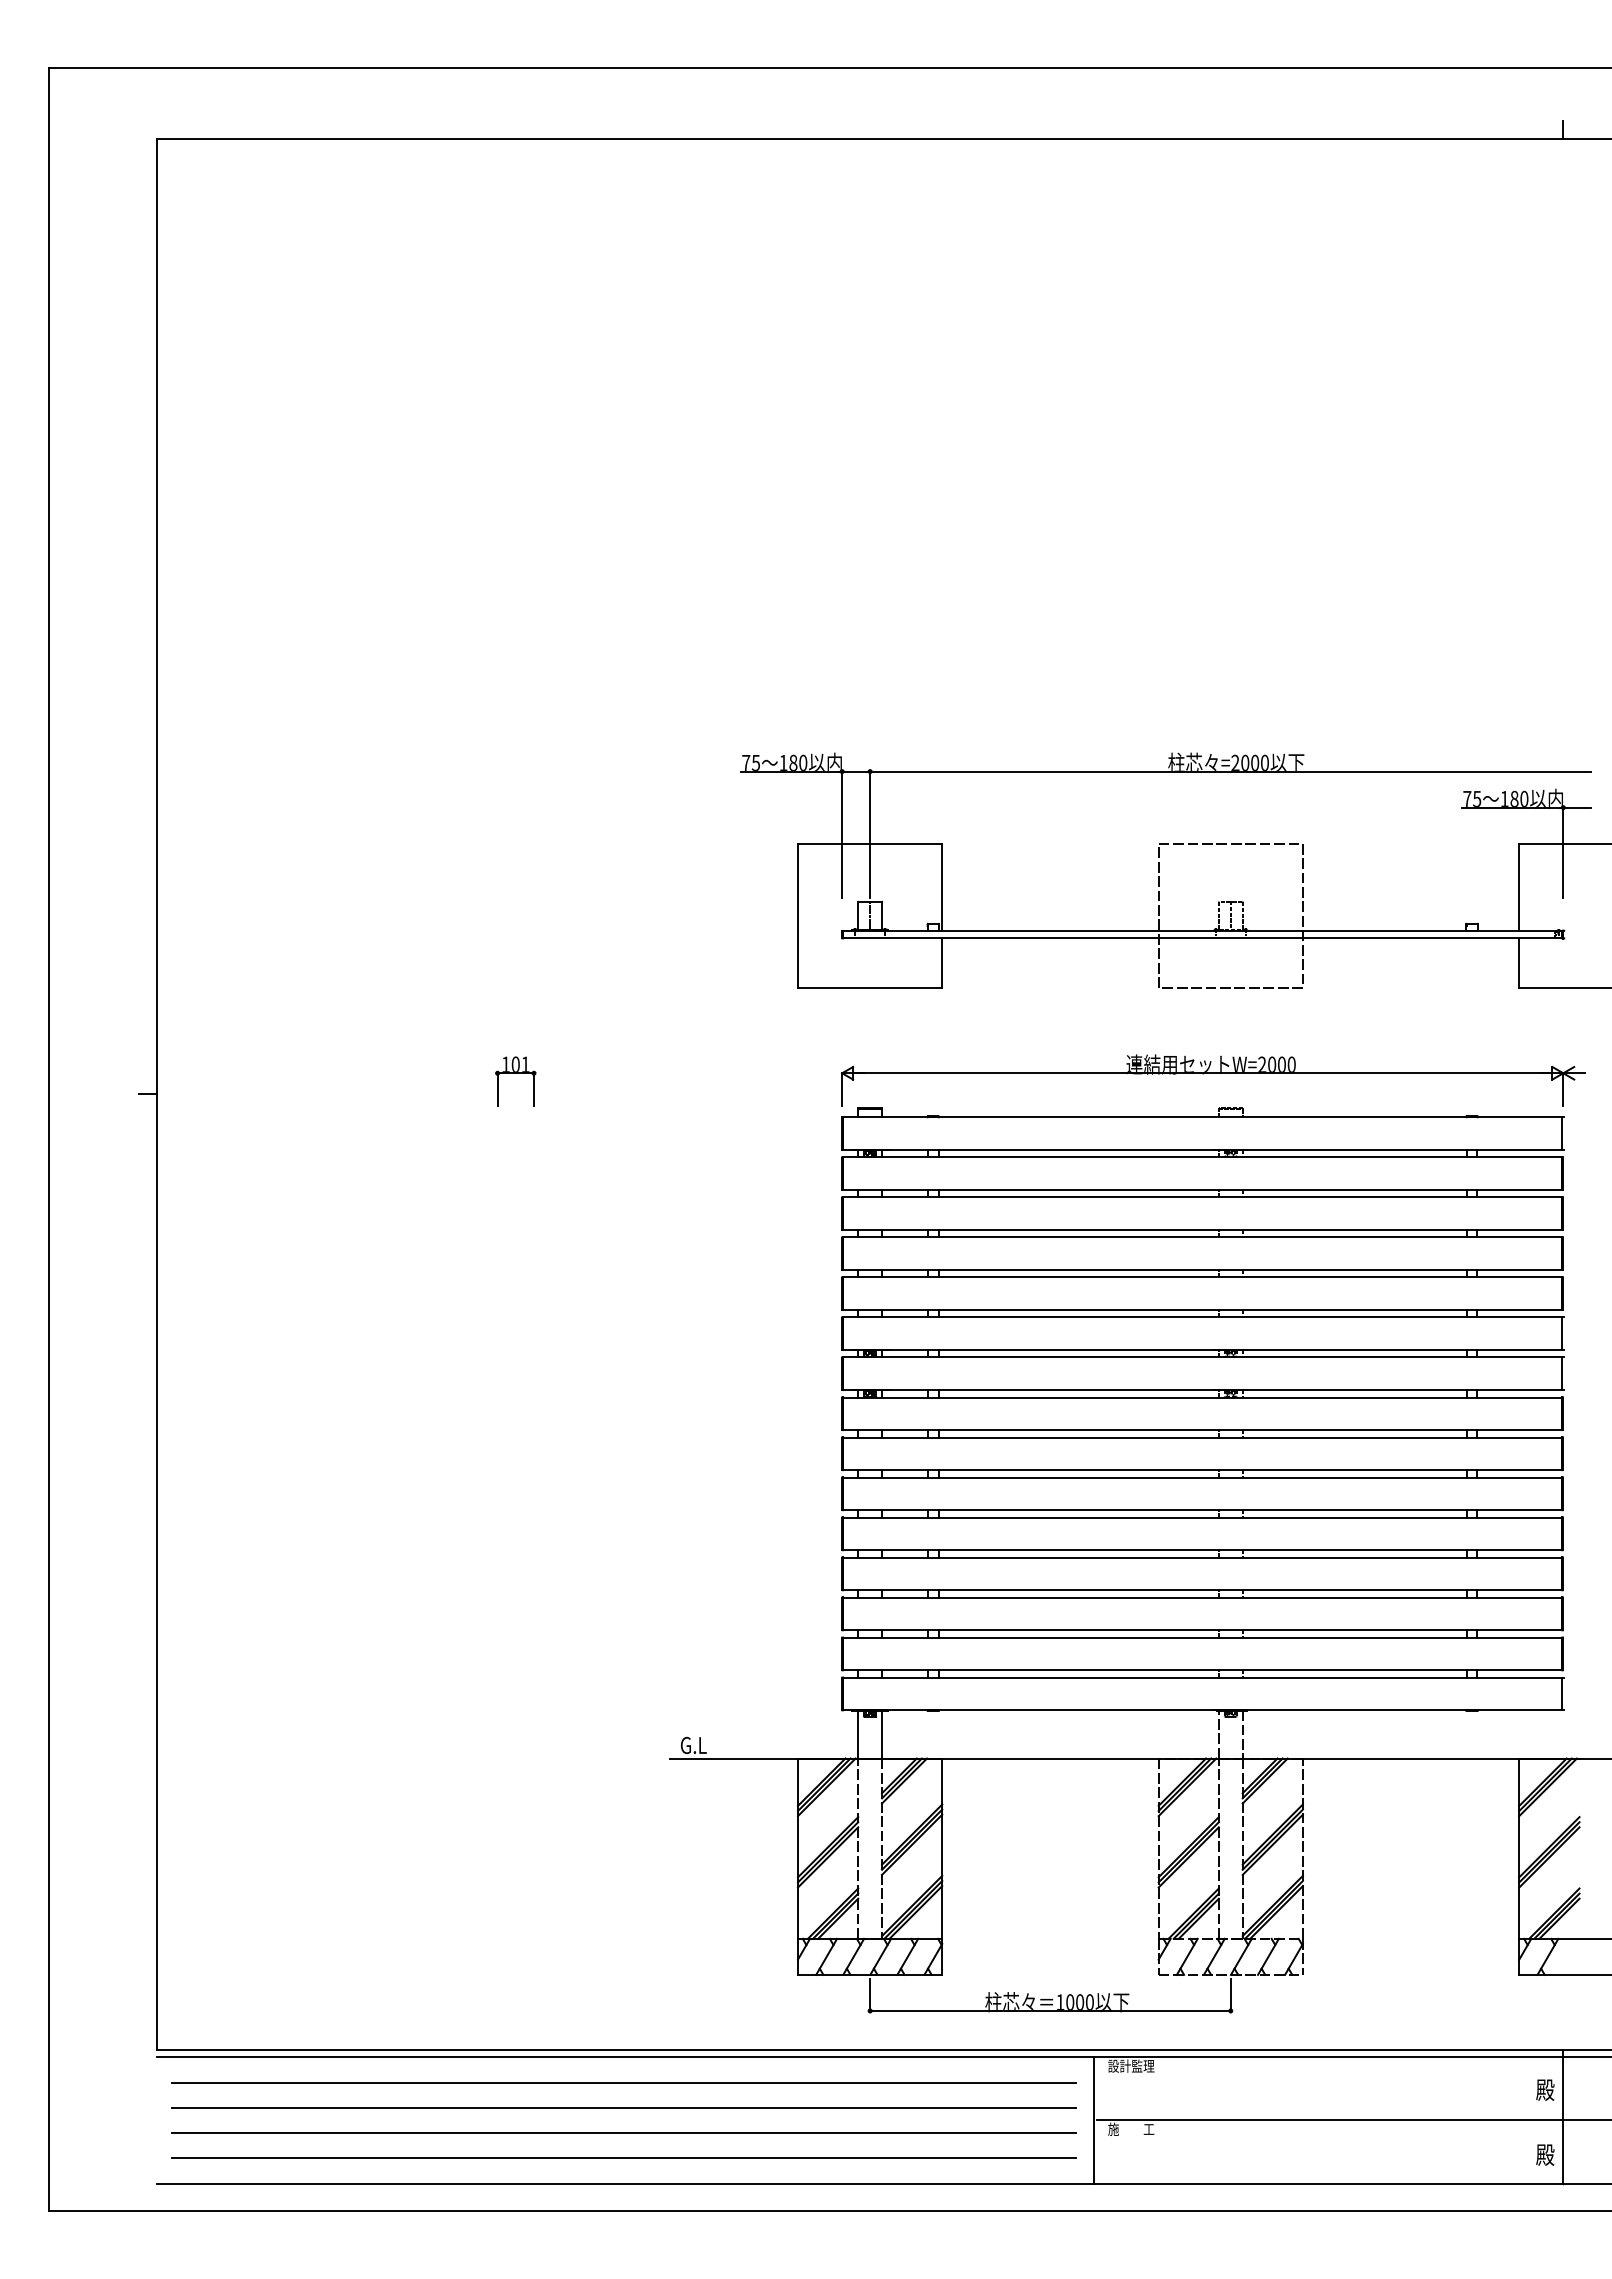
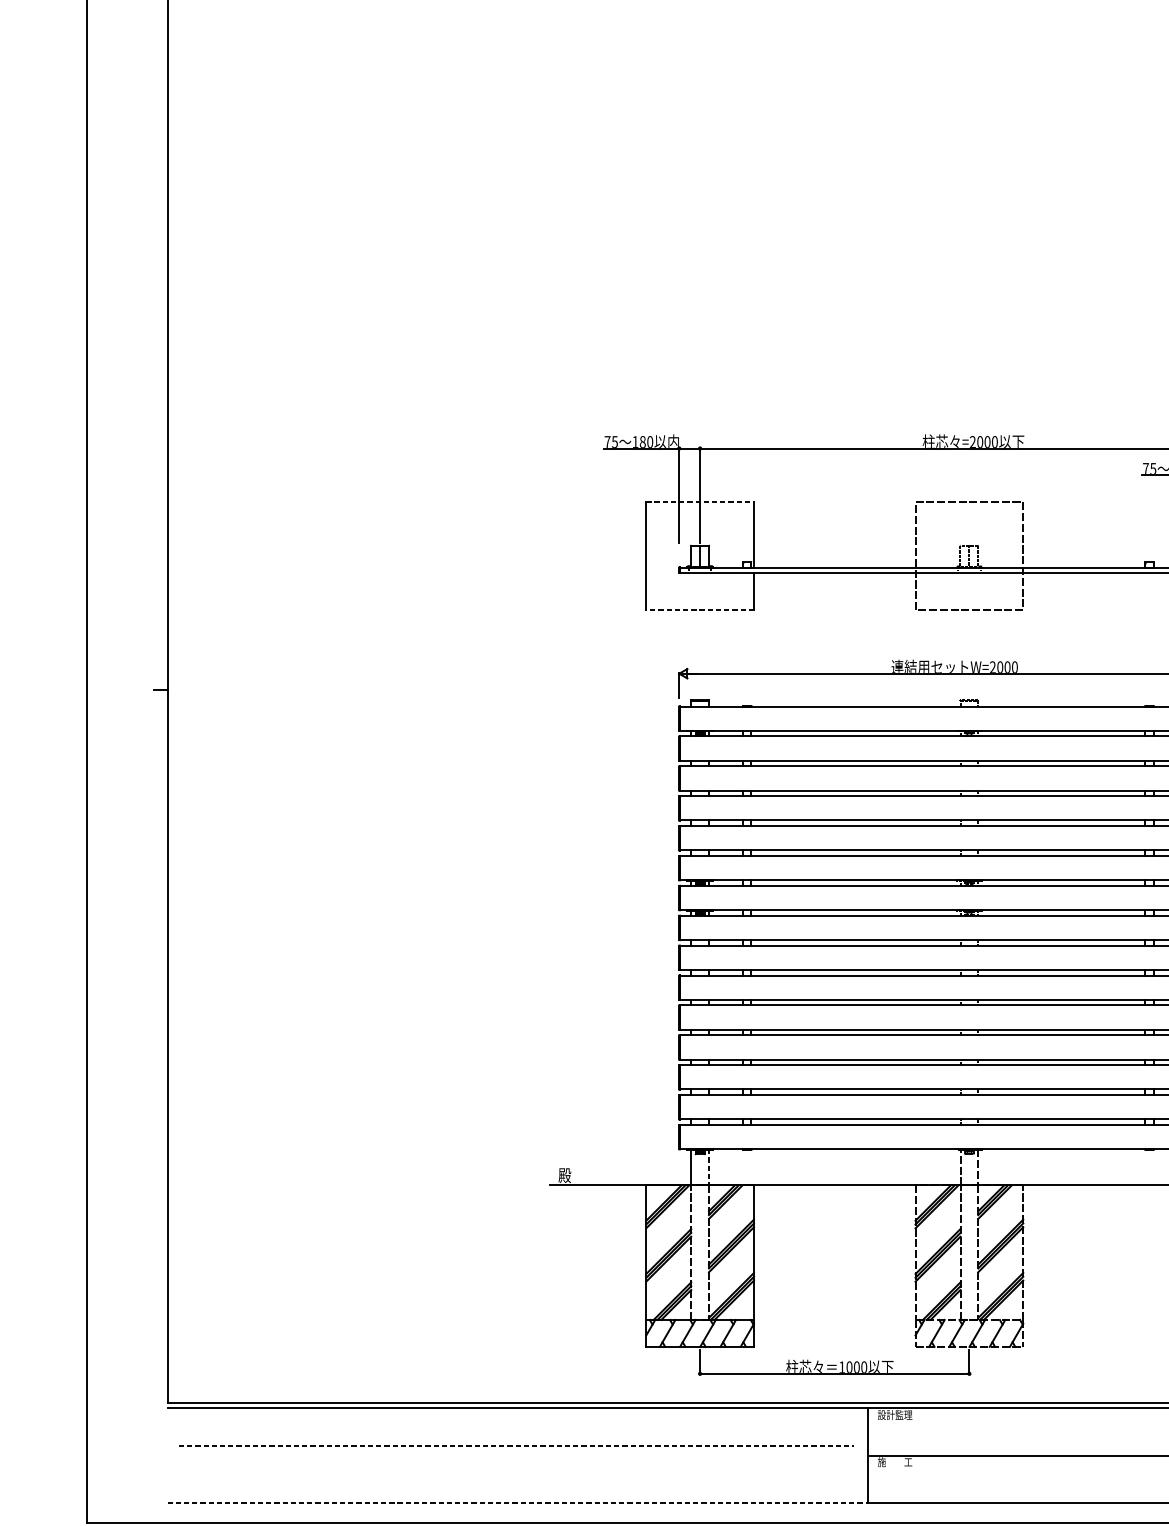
line: (870, 843) -> (700, 502), solid -> dashed
line: (869, 987) -> (699, 609), solid -> dashed
part: (515, 1073) -> (435, 673), removed
line: (882, 1734) -> (709, 1167), solid -> dashed
text: (693, 1745) -> (568, 1175), G.L -> 殿
line: (624, 2082) -> (516, 1427), removed
line: (624, 2107) -> (516, 1445), solid -> dashed
line: (624, 2133) -> (516, 1465), removed
line: (624, 2158) -> (516, 1483), removed
line: (625, 2183) -> (517, 1502), solid -> dashed

